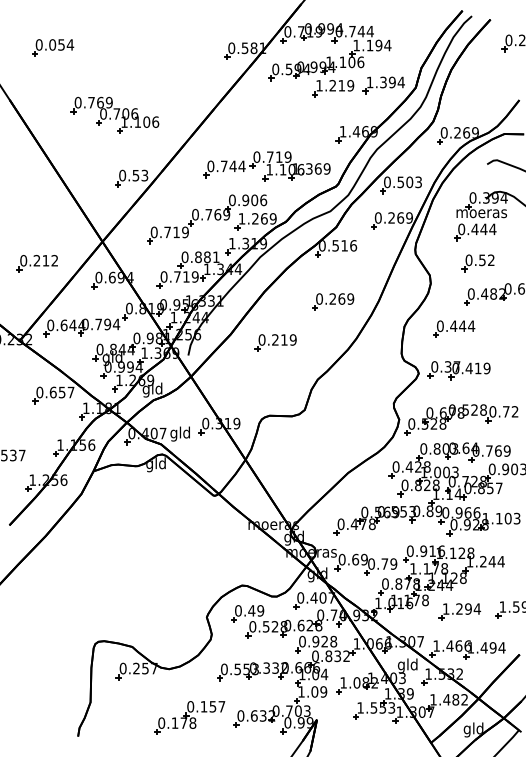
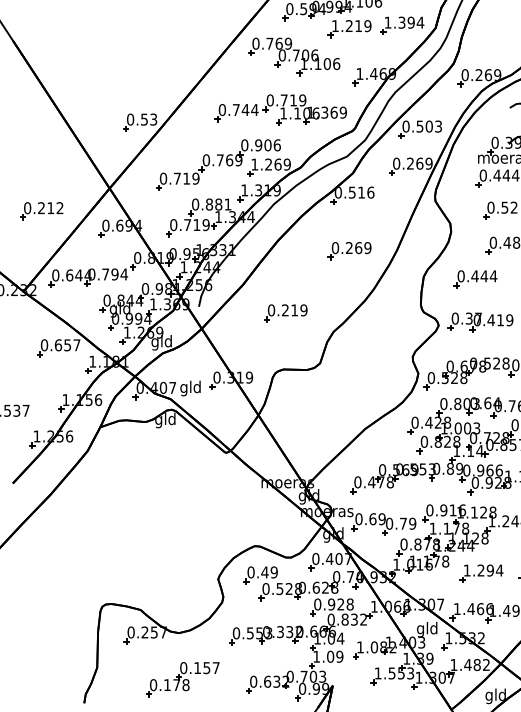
part: (114, 114) -> (293, 56), moved
part: (275, 342) -> (285, 313), moved
part: (189, 717) -> (182, 679), moved

